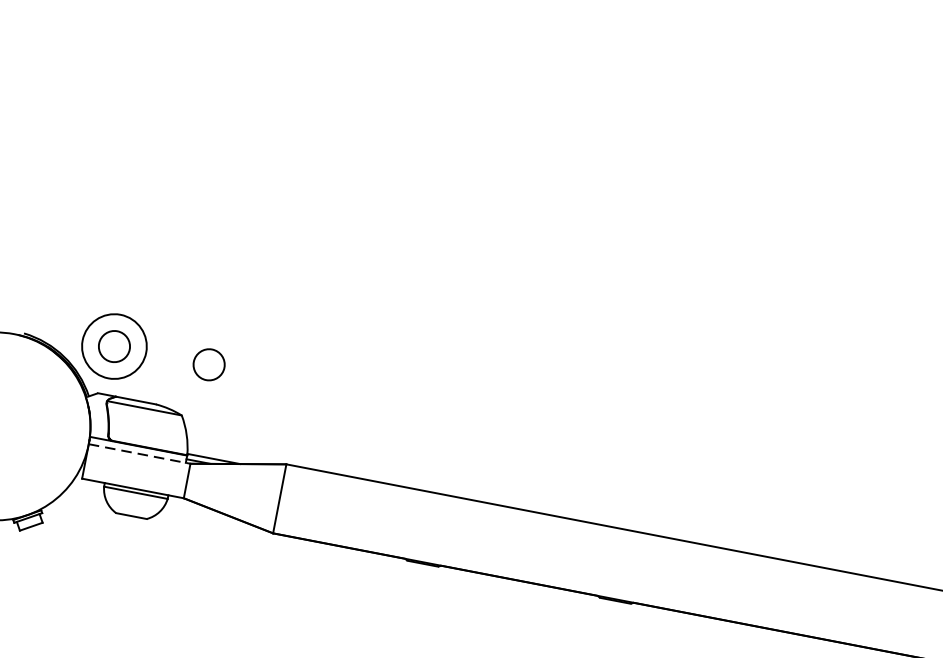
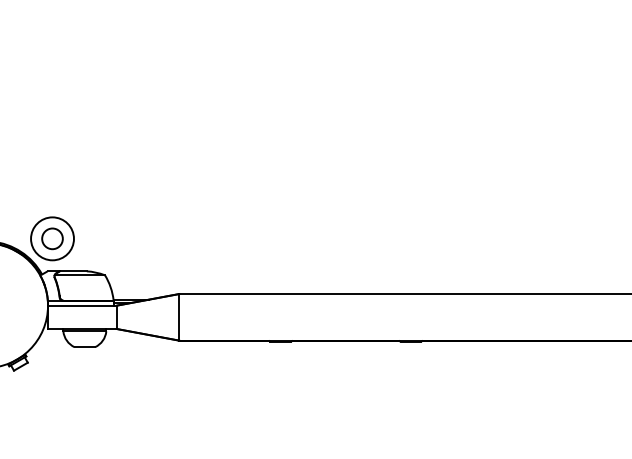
circle: (209, 364) -> (116, 238), removed
line: (139, 453) -> (82, 305), dashed -> solid

